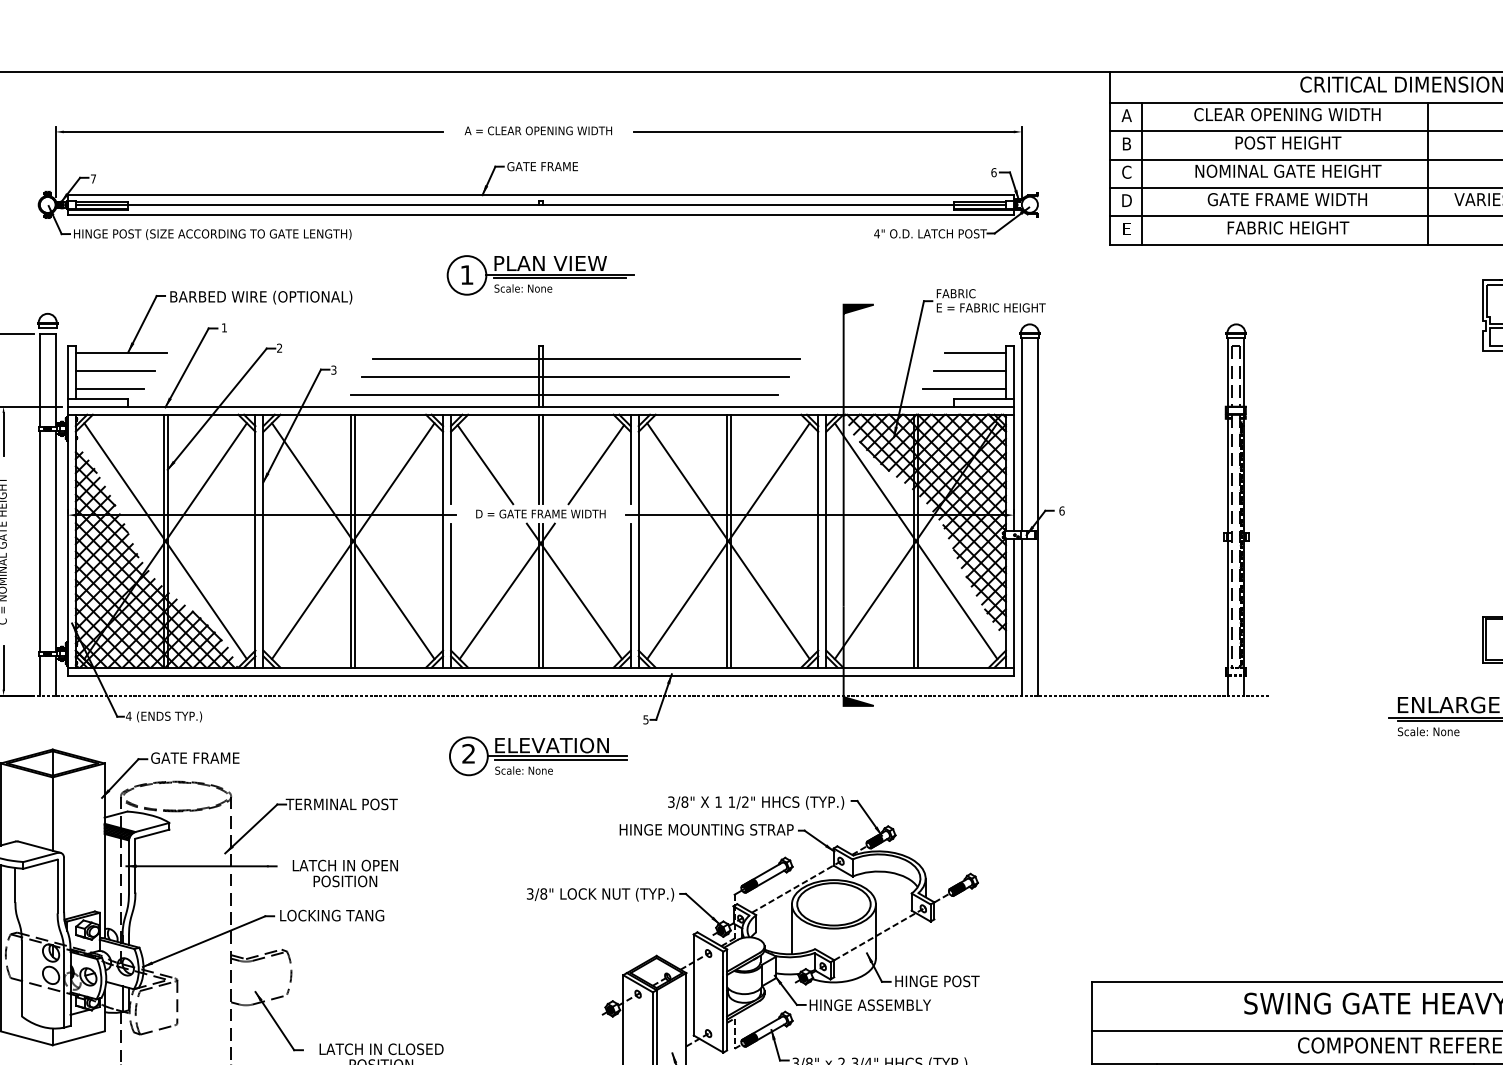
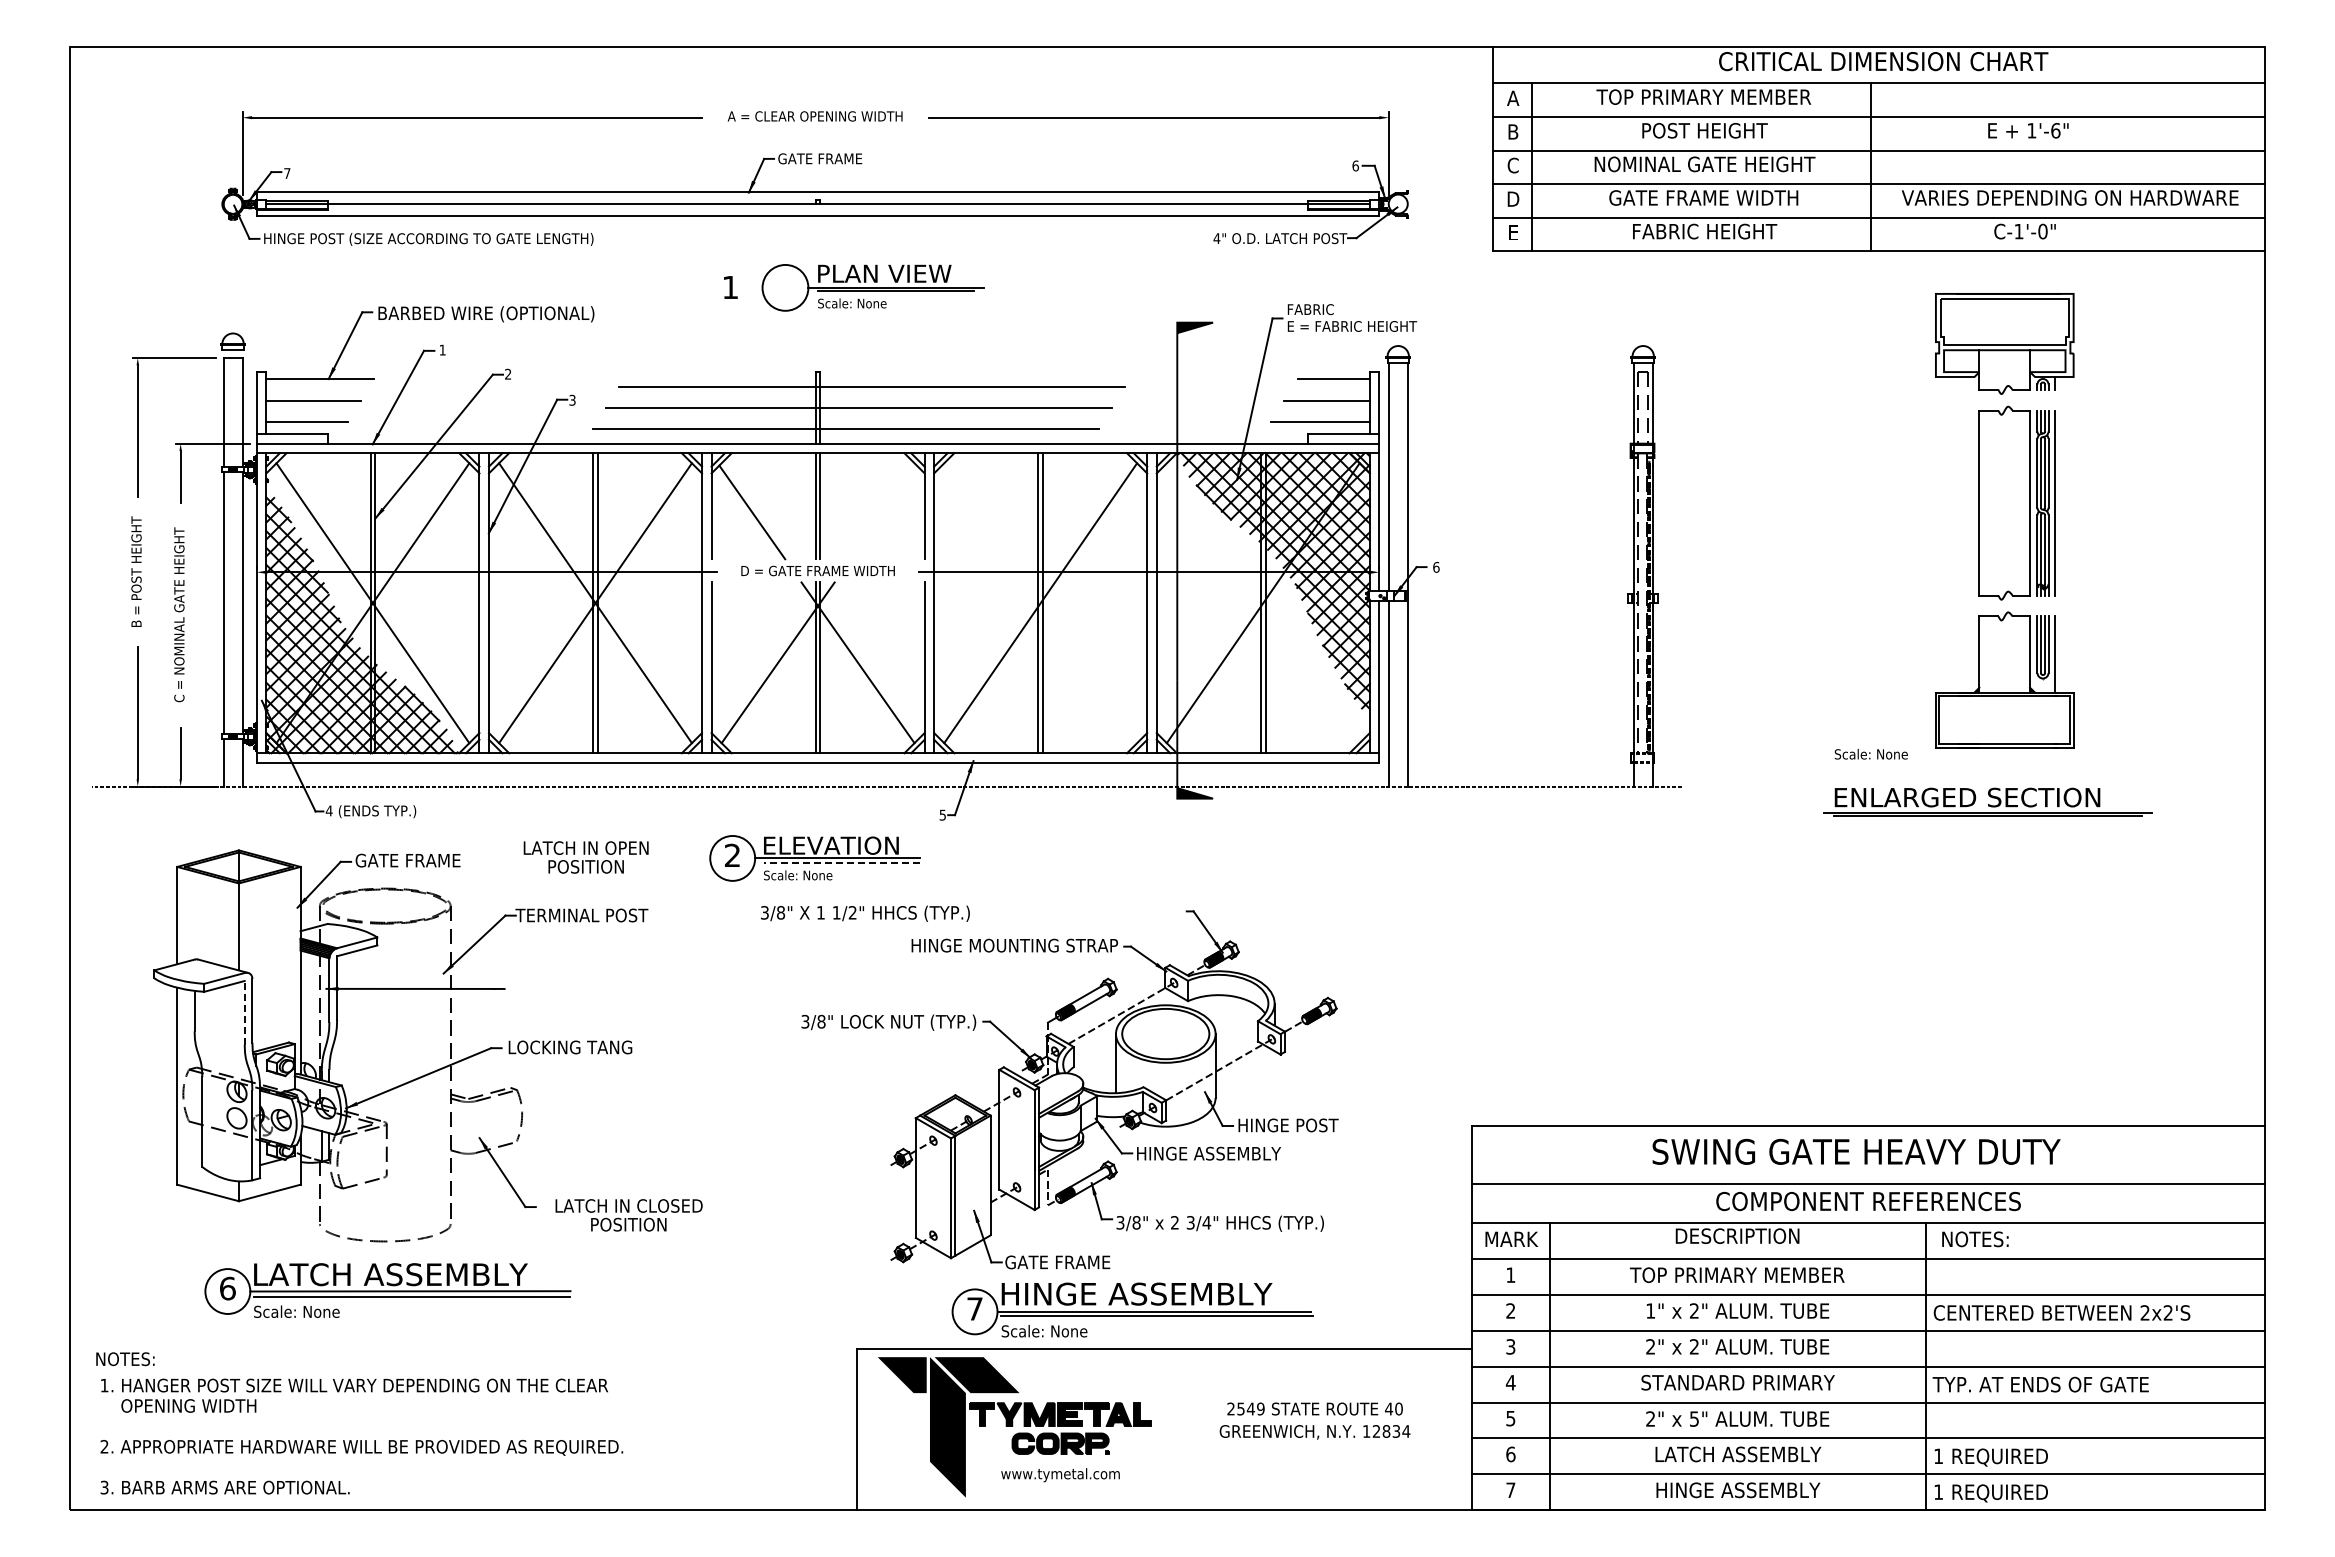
text: (1287, 114) -> (1703, 96), CLEAR OPENING WIDTH -> TOP PRIMARY MEMBER
part: (540, 275) -> (872, 287), moved
line: (596, 464) -> (883, 512), removed
line: (728, 541) -> (1040, 603), removed
line: (915, 541) -> (1262, 603), removed
text: (1427, 731) -> (1870, 754), moved
line: (560, 760) -> (841, 863), solid -> dashed
text: (756, 802) -> (865, 913), moved
text: (344, 873) -> (585, 857), moved
line: (57, 886) -> (244, 1012), solid -> dashed

